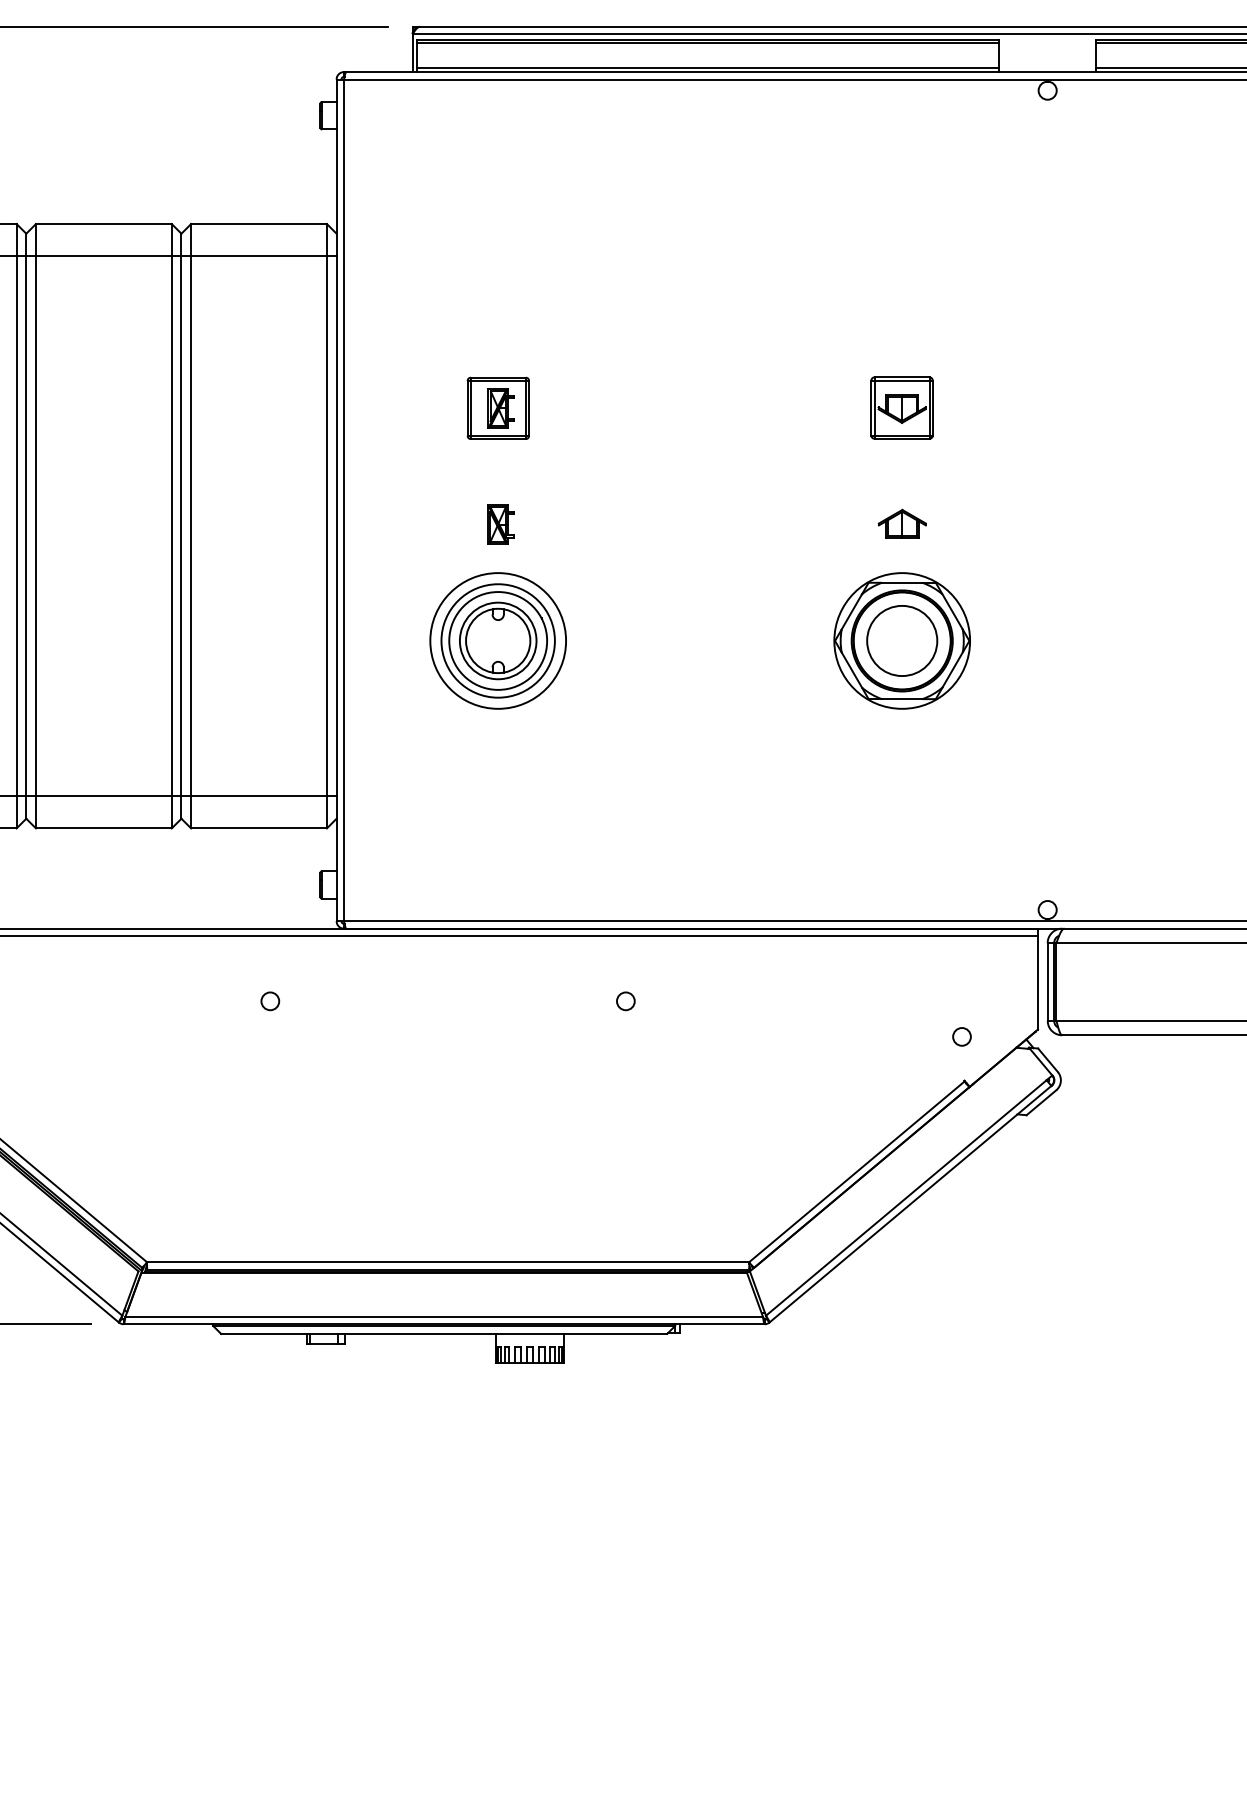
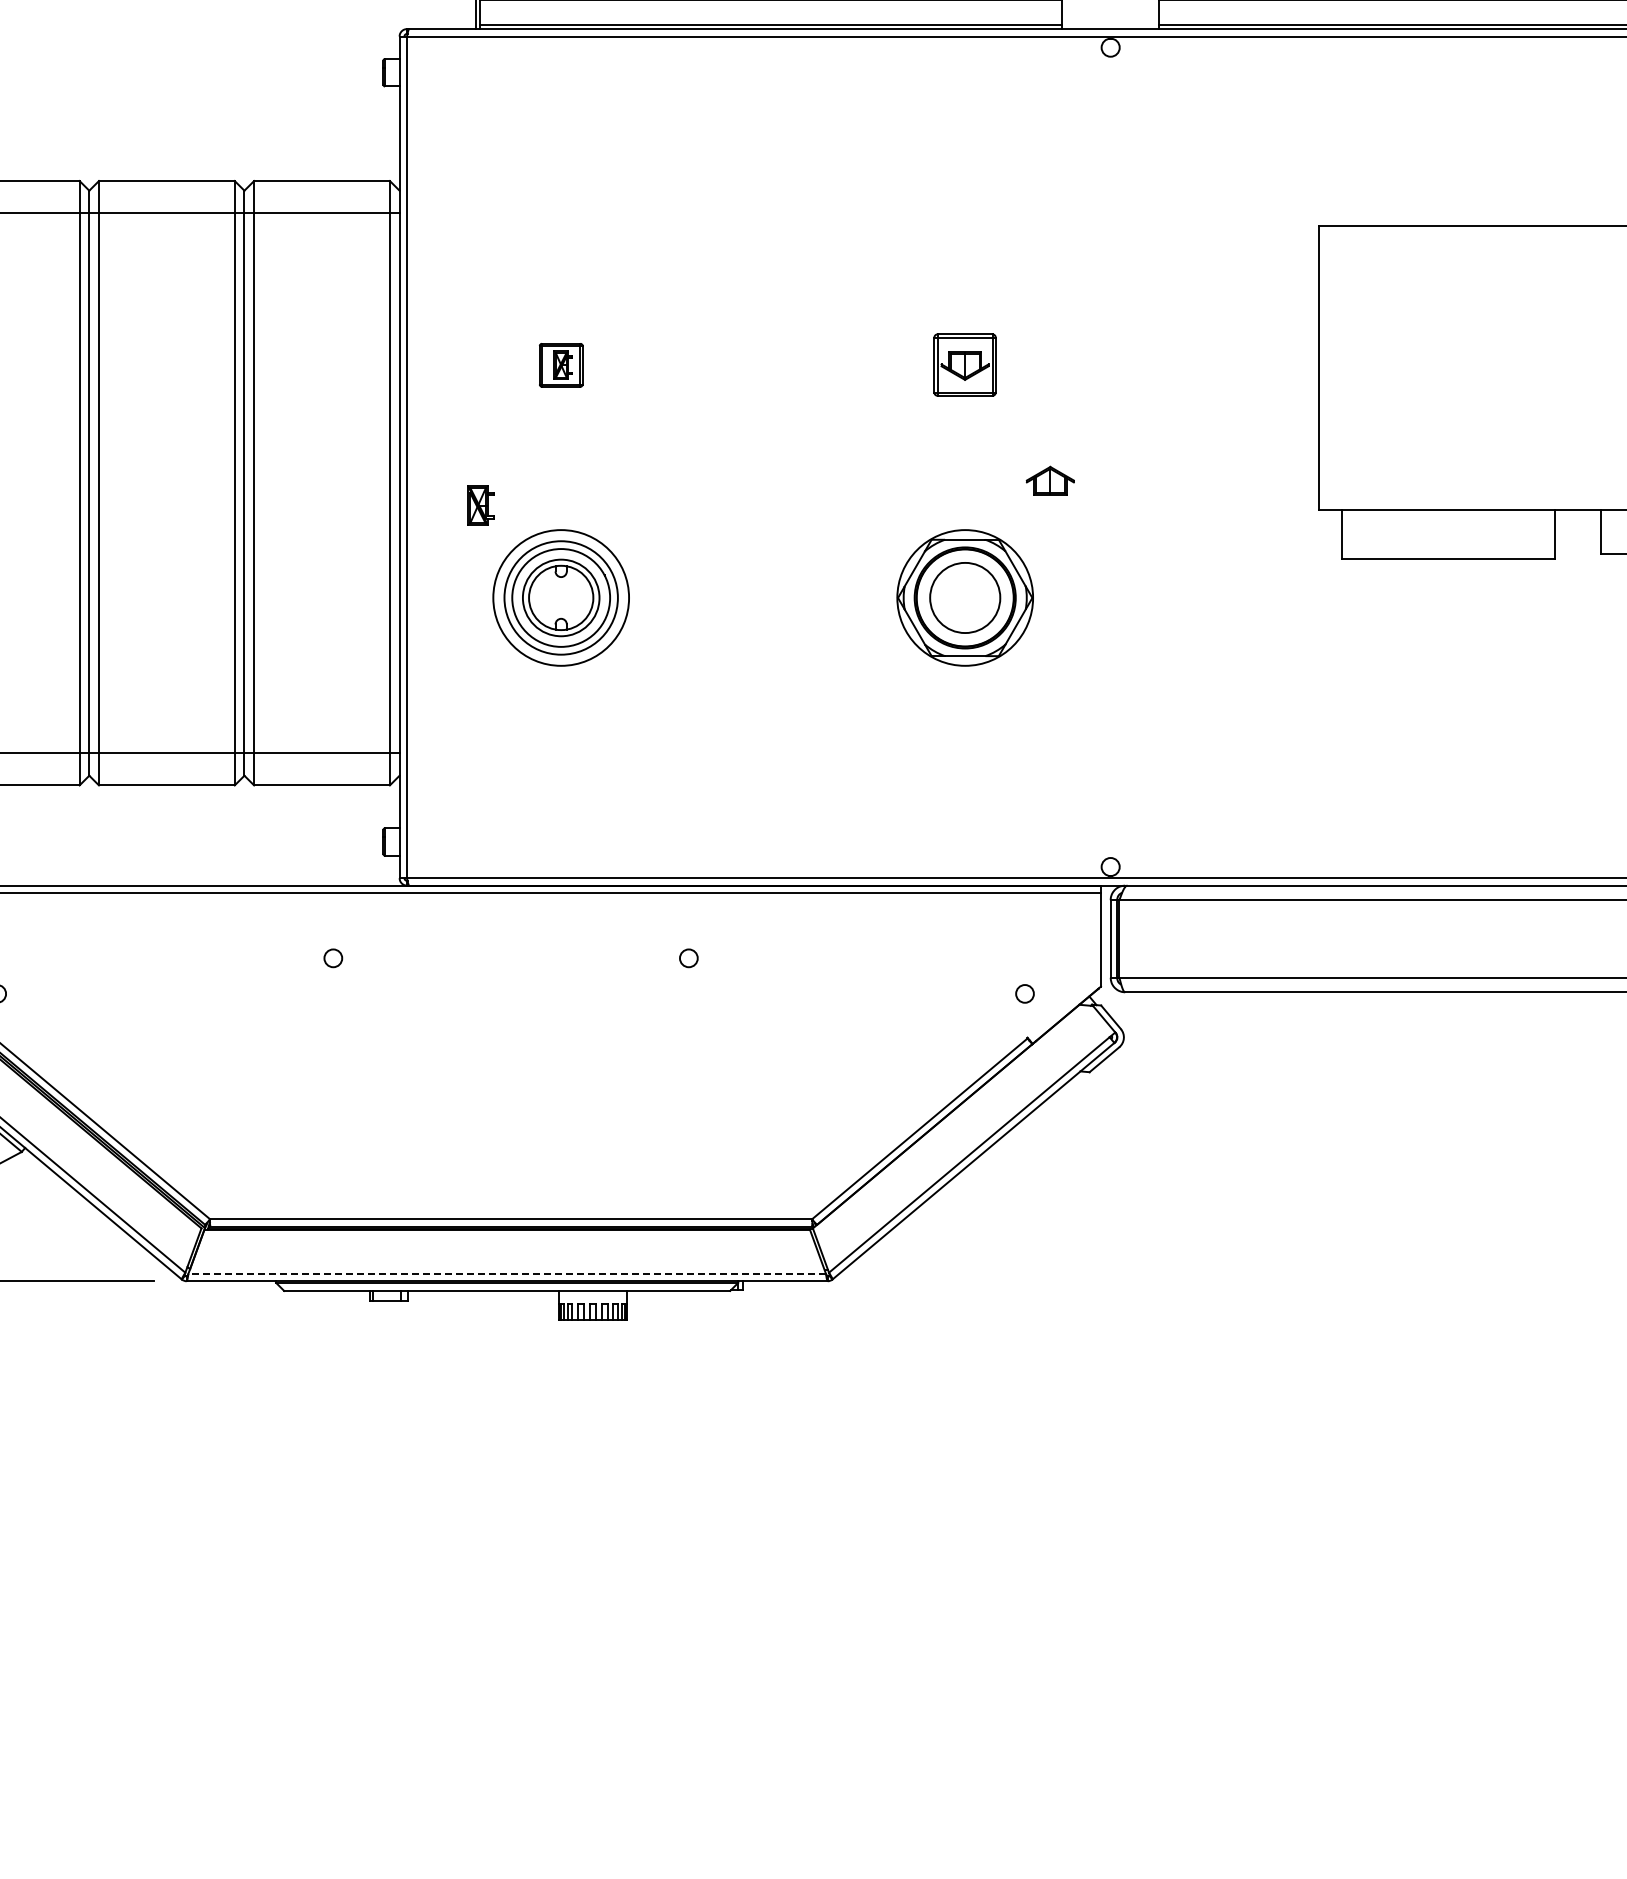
part: (497, 407) -> (560, 364), size x0.7
part: (901, 523) -> (1049, 480), moved
part: (500, 524) -> (480, 505), moved
line: (444, 1316) -> (507, 1273), solid -> dashed

